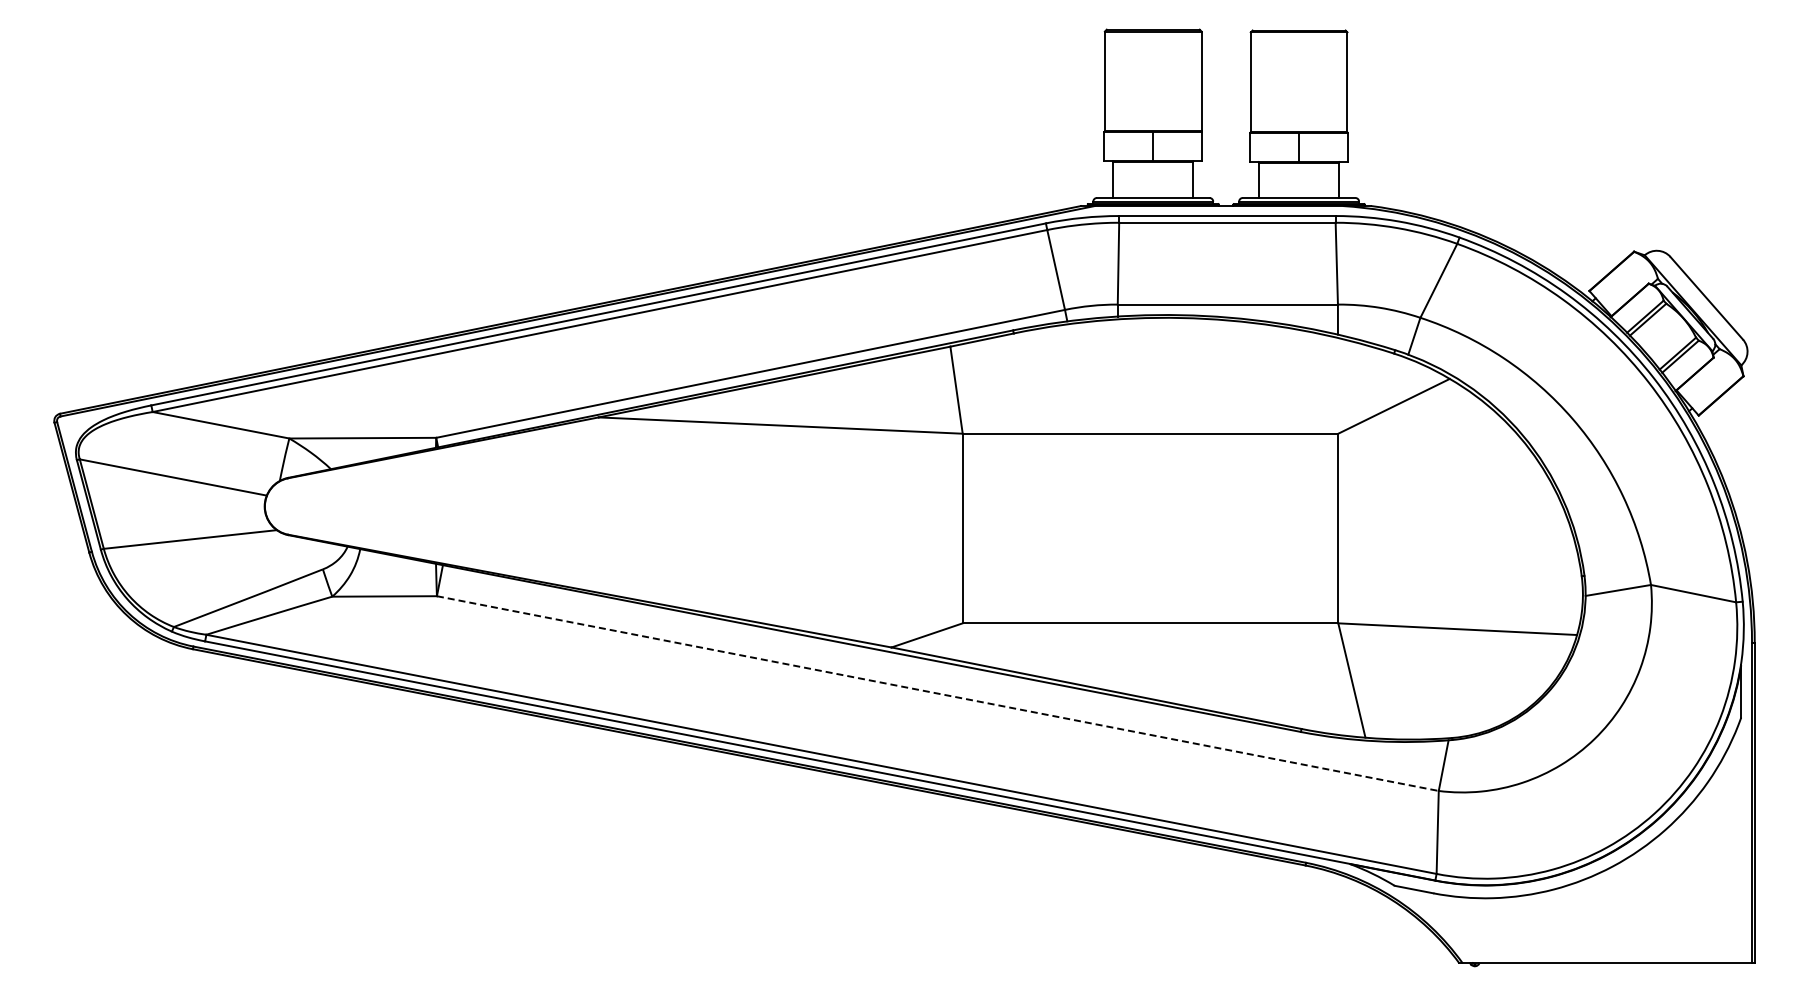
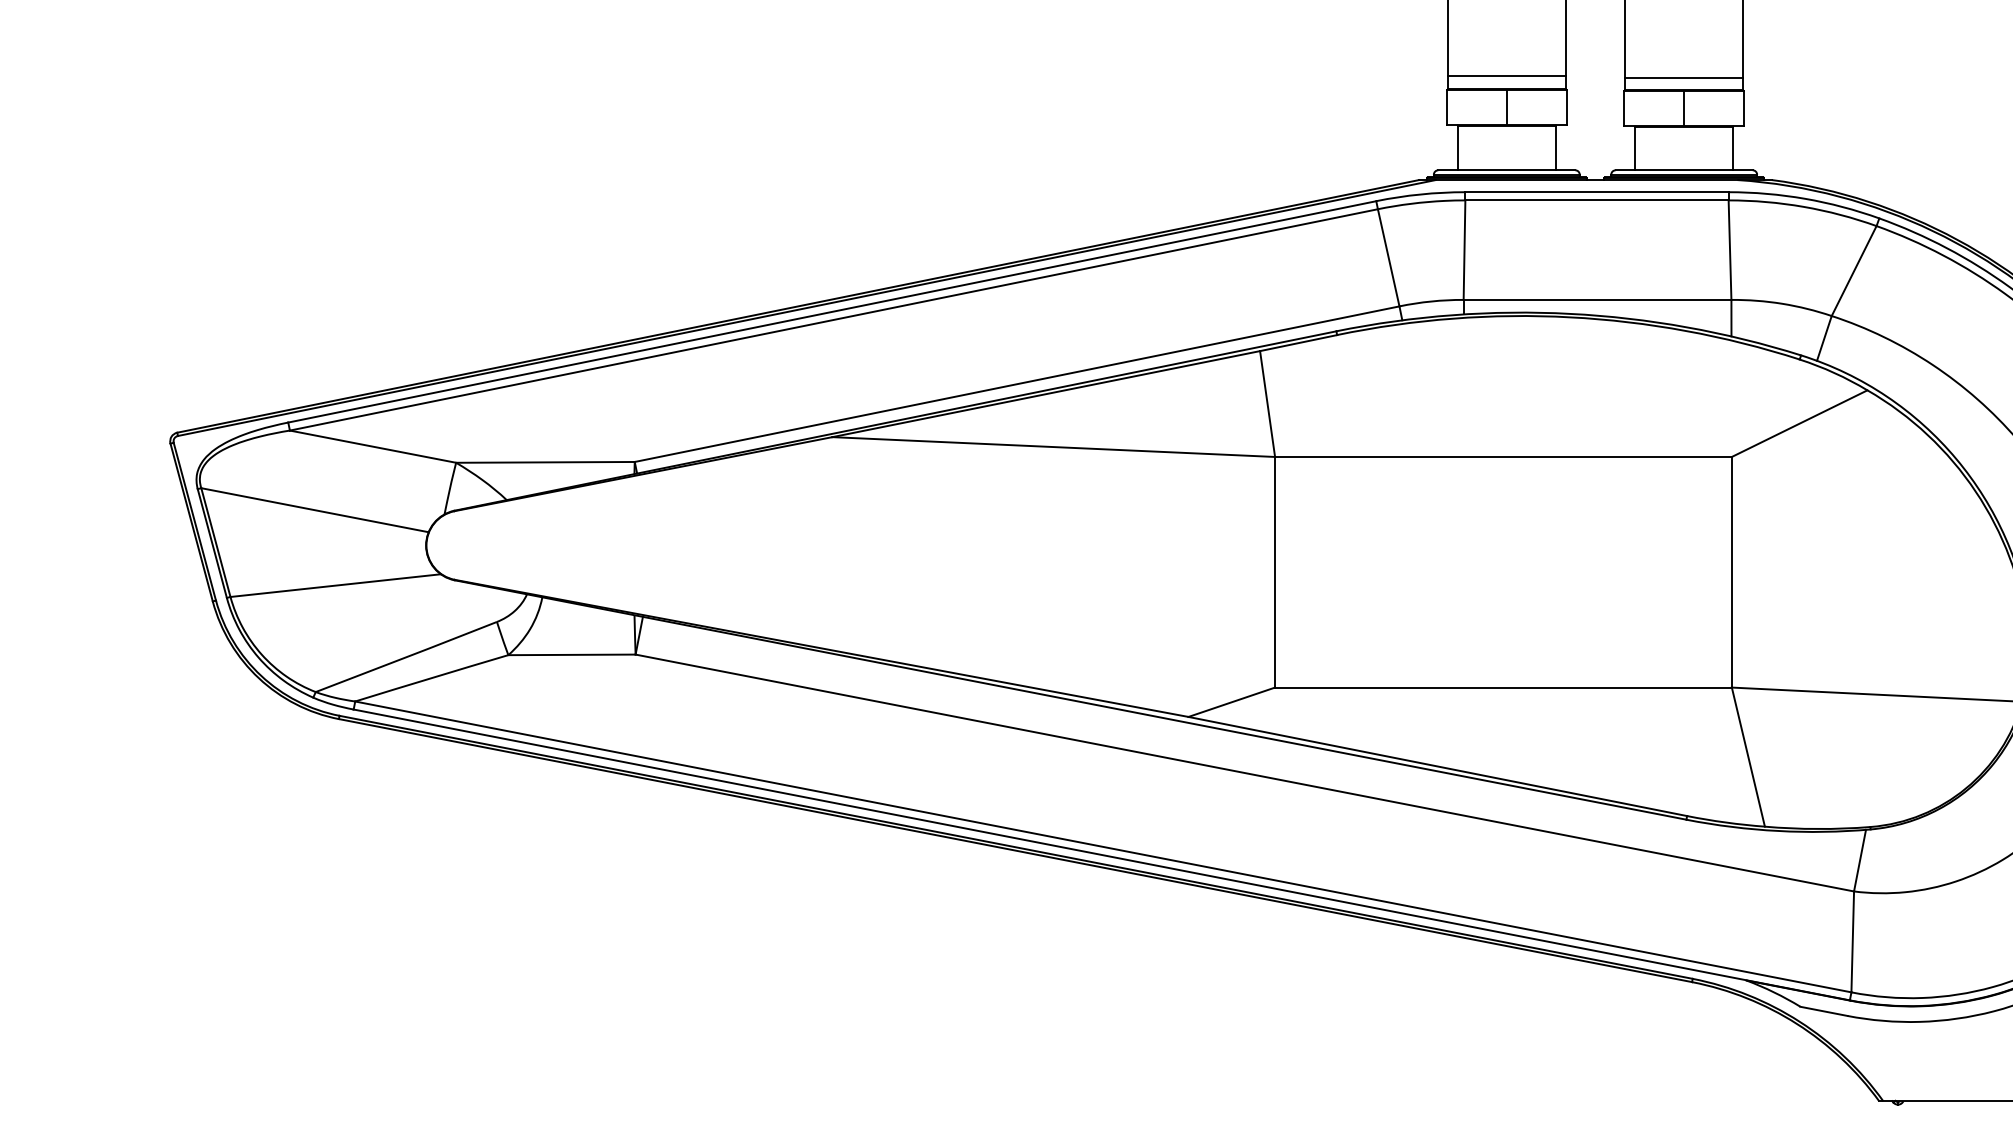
line: (1152, 120) -> (1505, 76), added
line: (1298, 121) -> (1683, 77), added
line: (938, 693) -> (1245, 772), dashed -> solid

